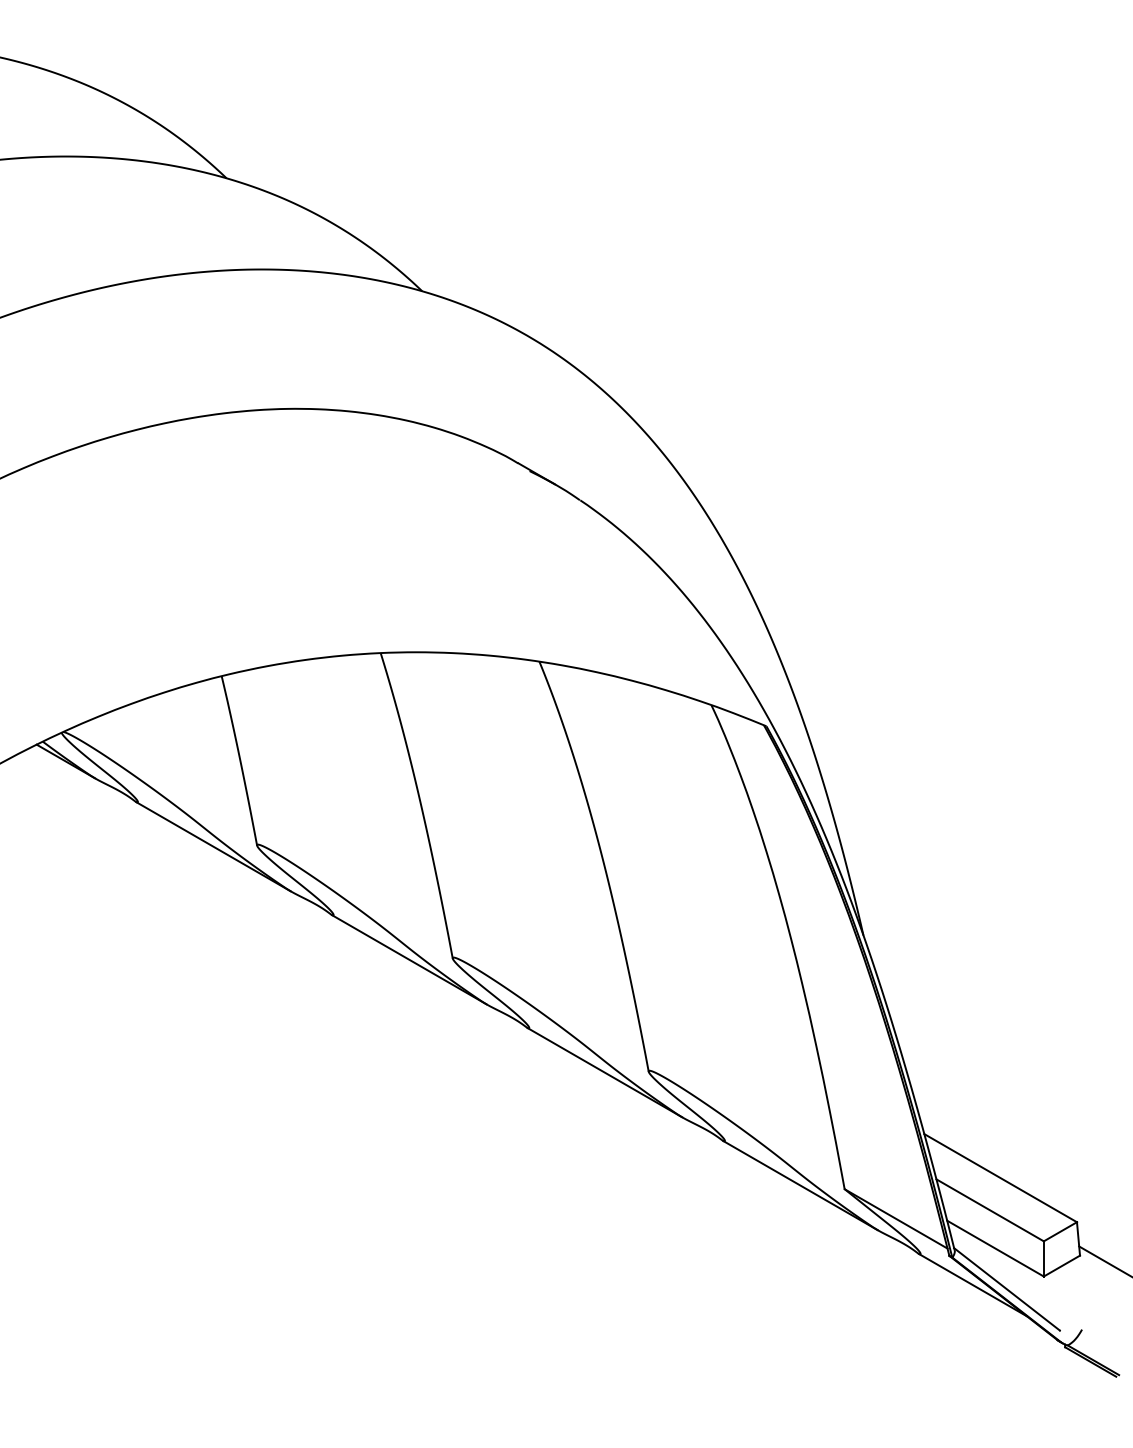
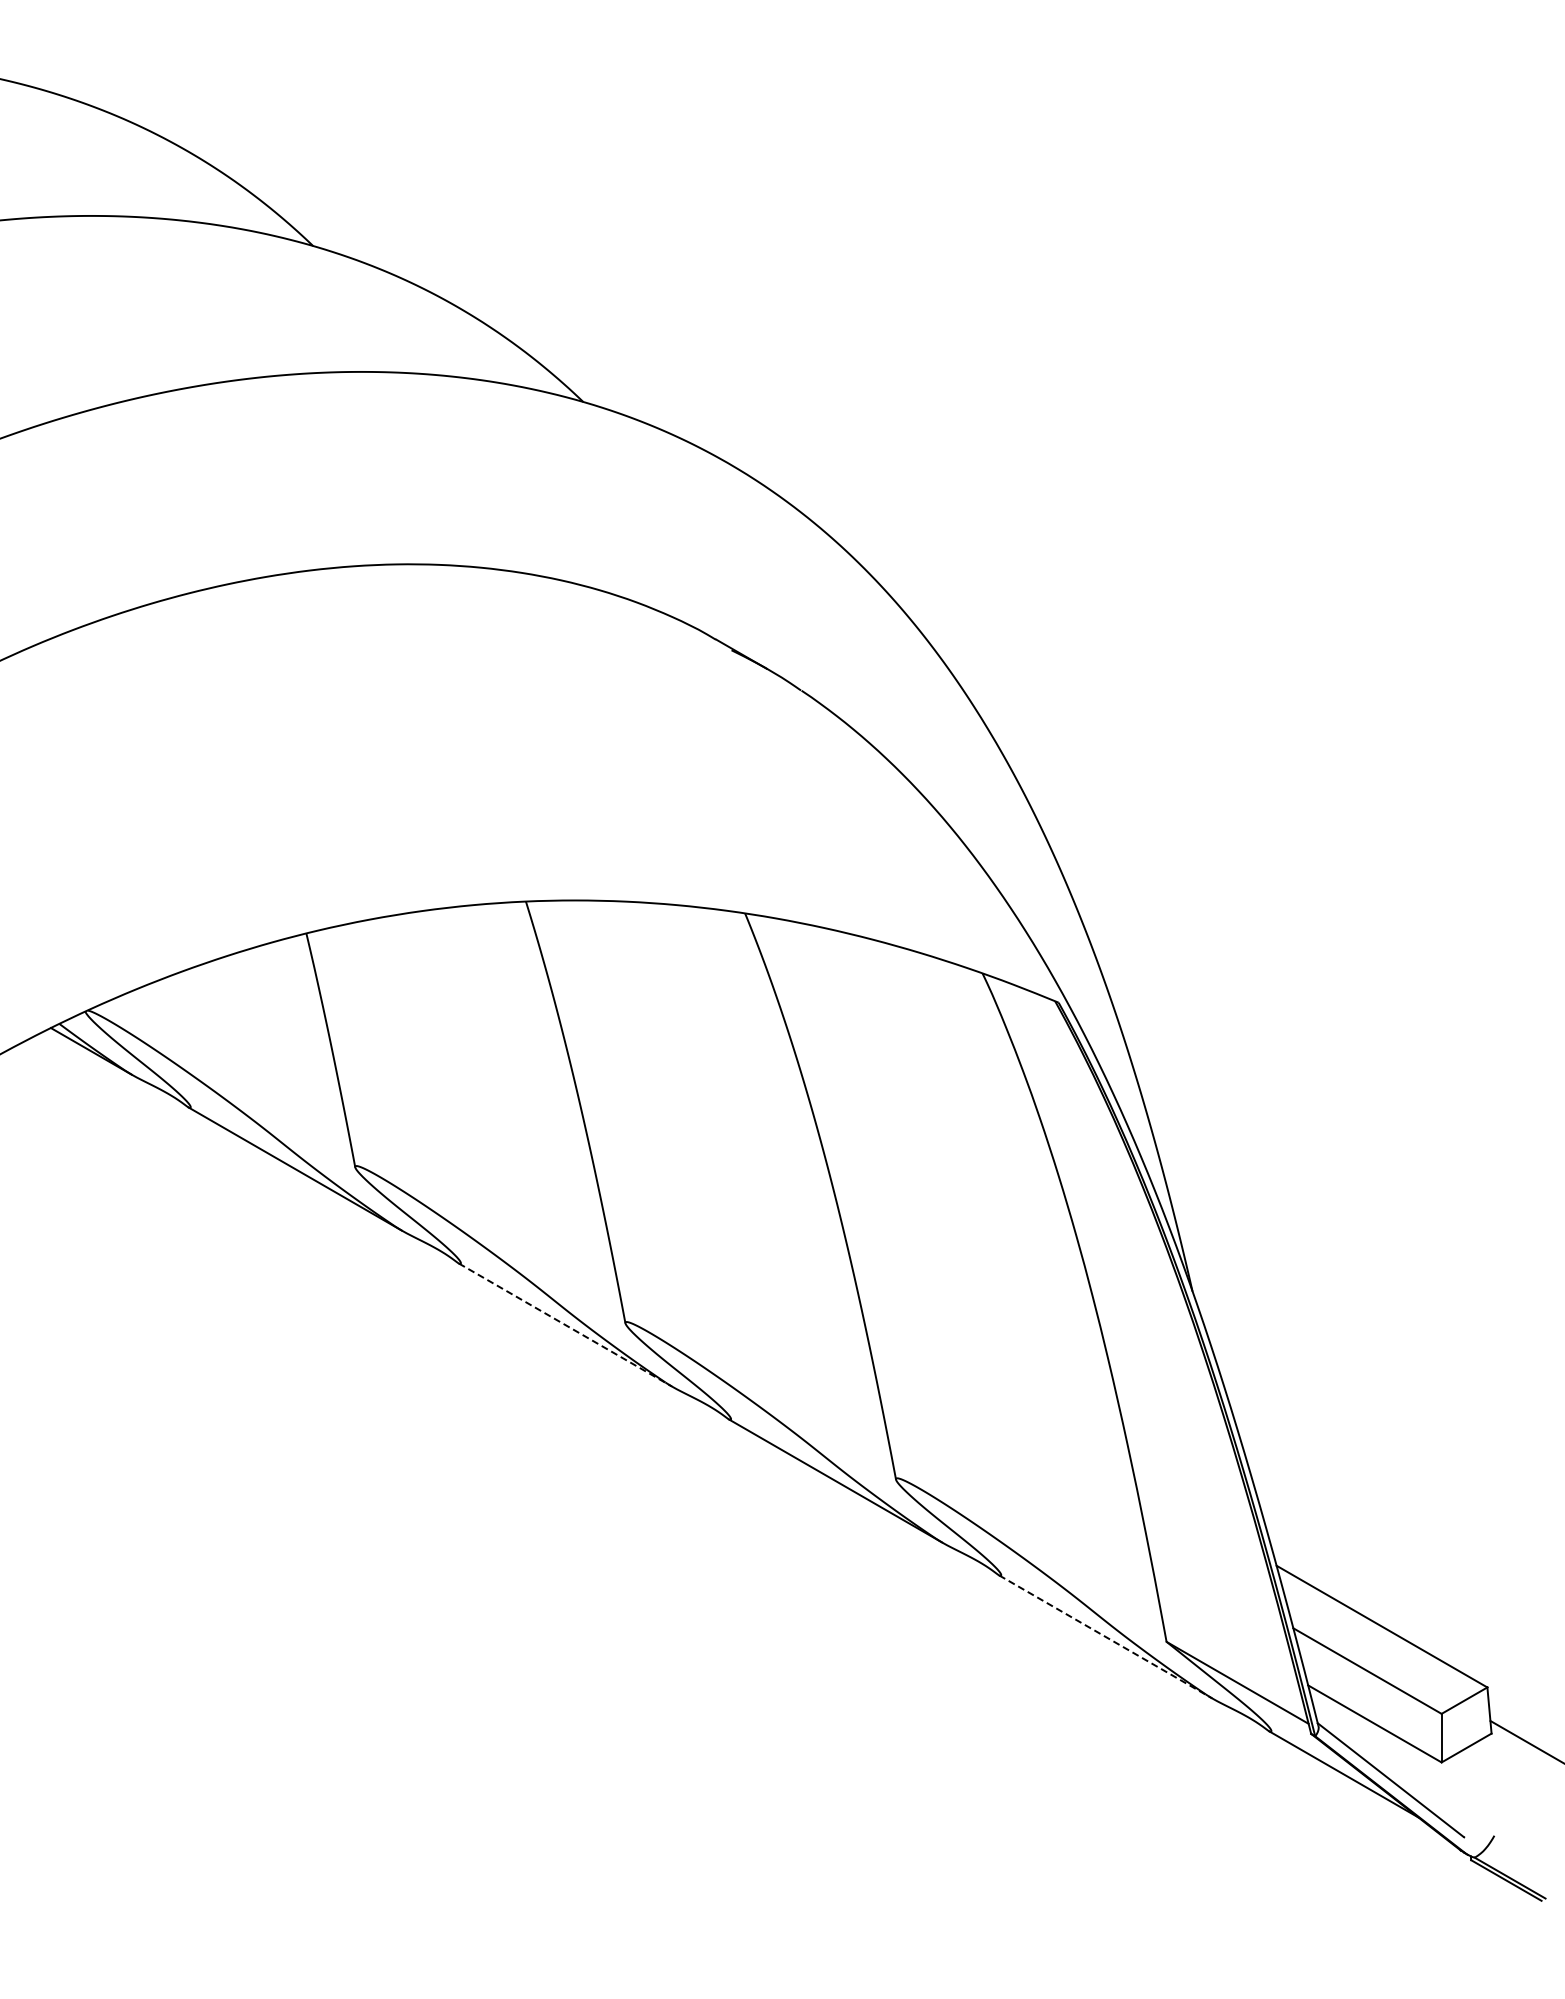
line: (409, 960) -> (565, 1325), solid -> dashed
line: (801, 1186) -> (1106, 1637), solid -> dashed

